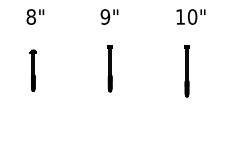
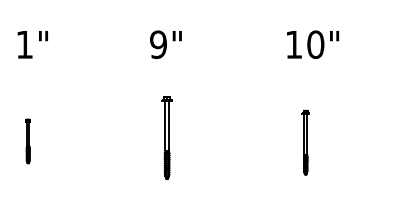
text: (30, 16) -> (23, 43), 8" -> 1"
part: (32, 70) -> (26, 141), size x0.6
part: (186, 71) -> (304, 143), size x0.7

